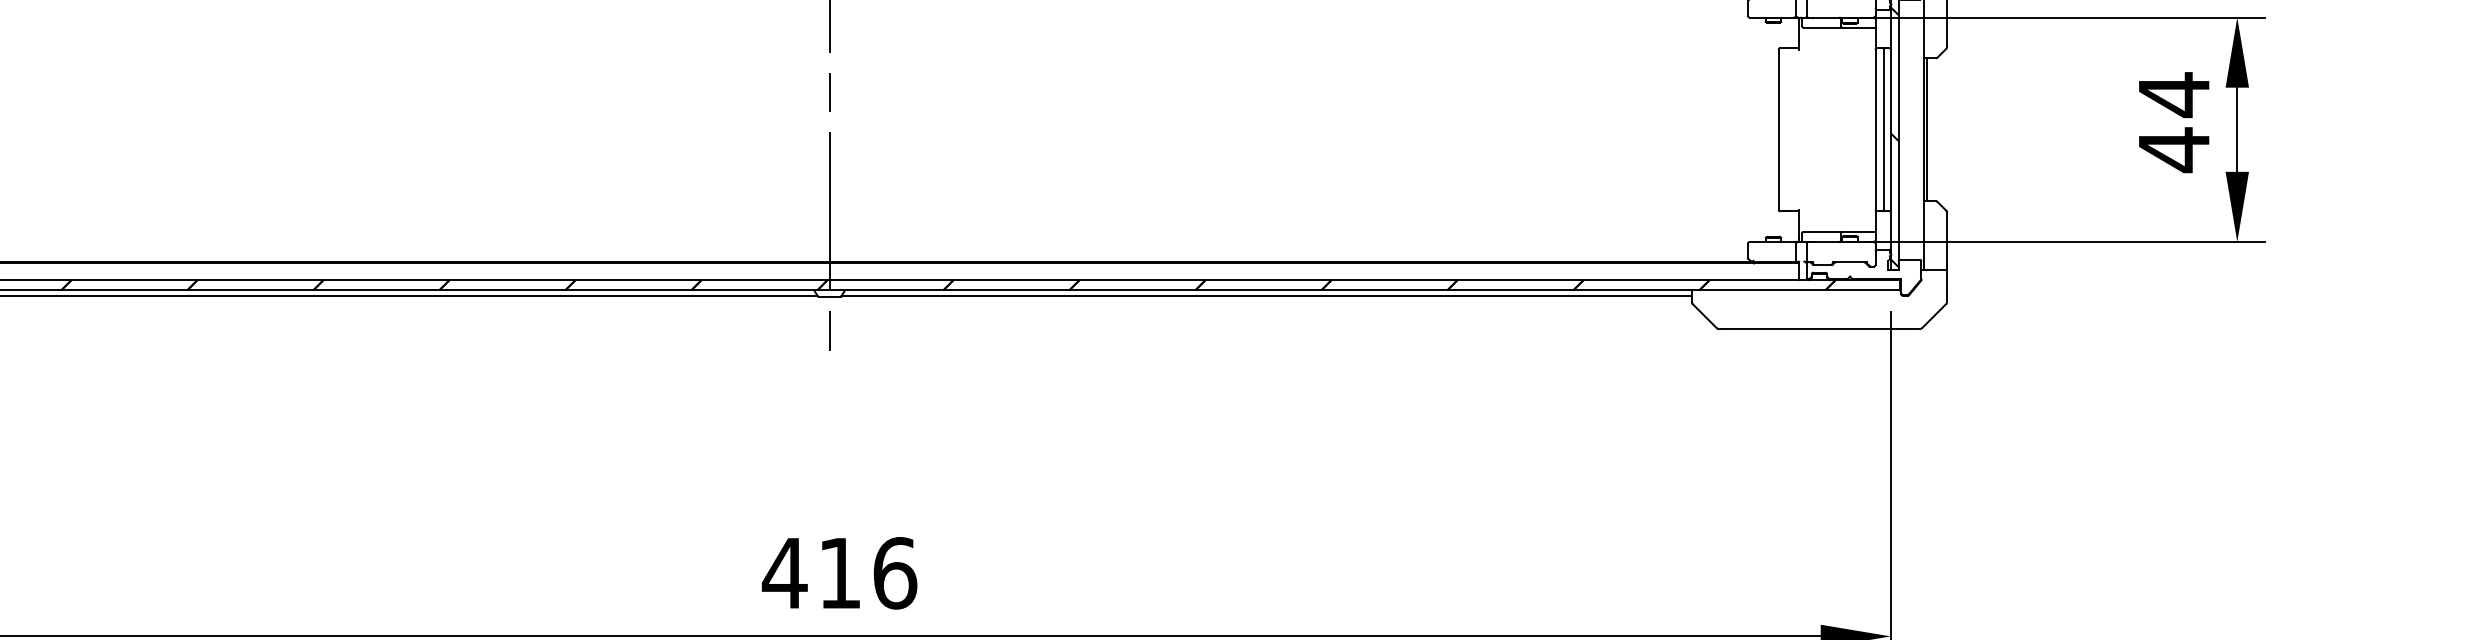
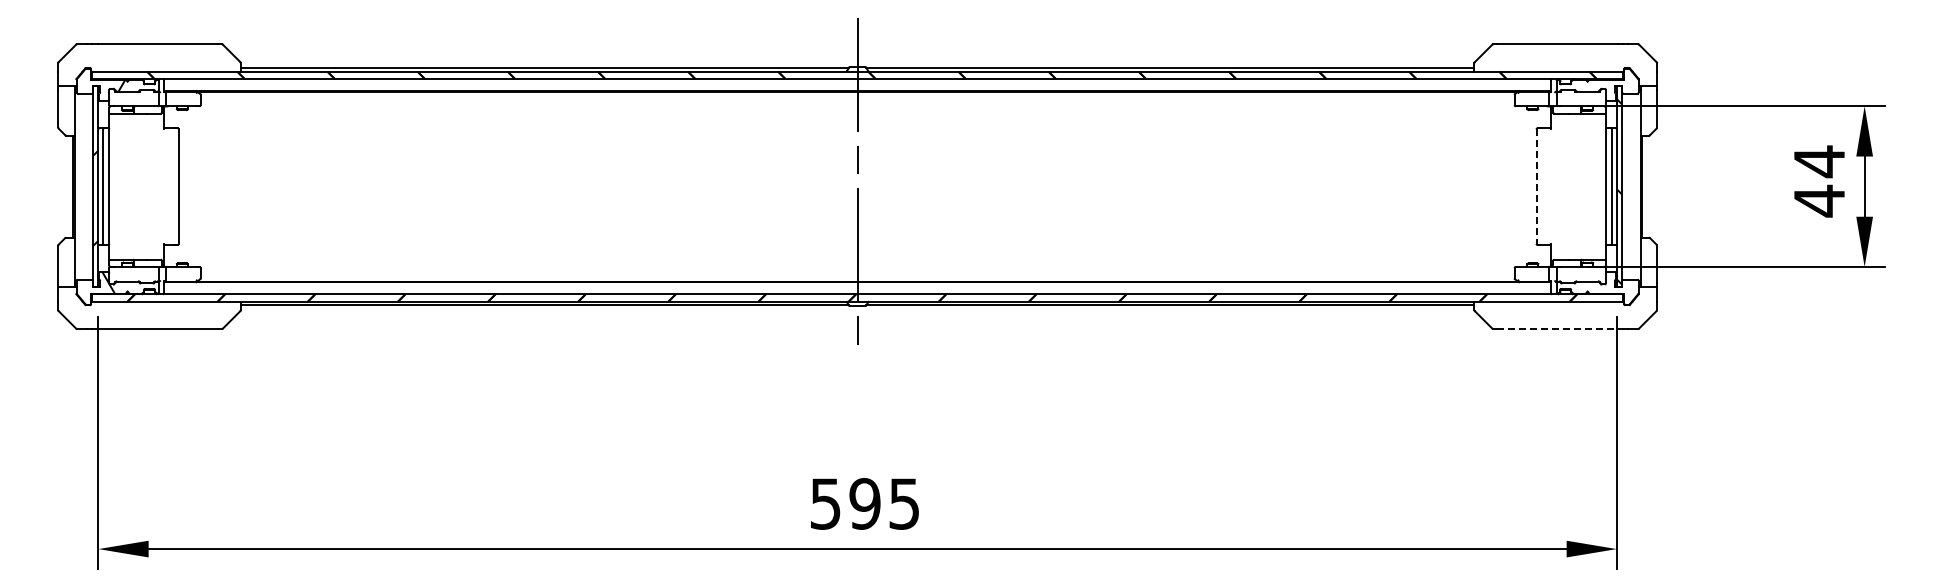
line: (1778, 130) -> (1536, 187), solid -> dashed
line: (1807, 328) -> (1557, 328), solid -> dashed
text: (839, 572) -> (864, 503), 416 -> 595

